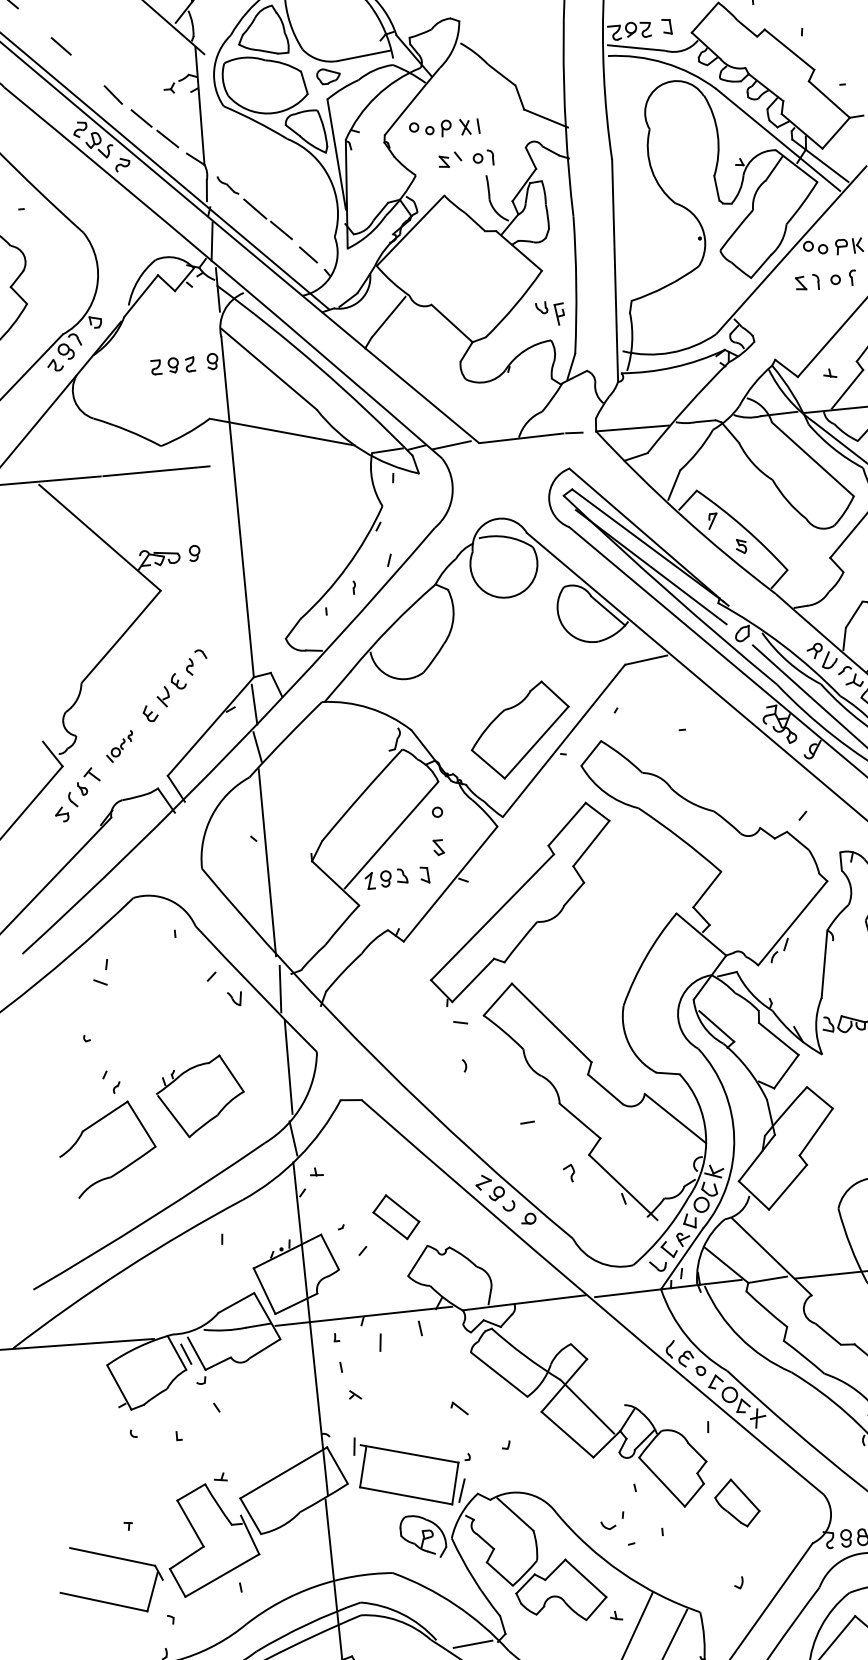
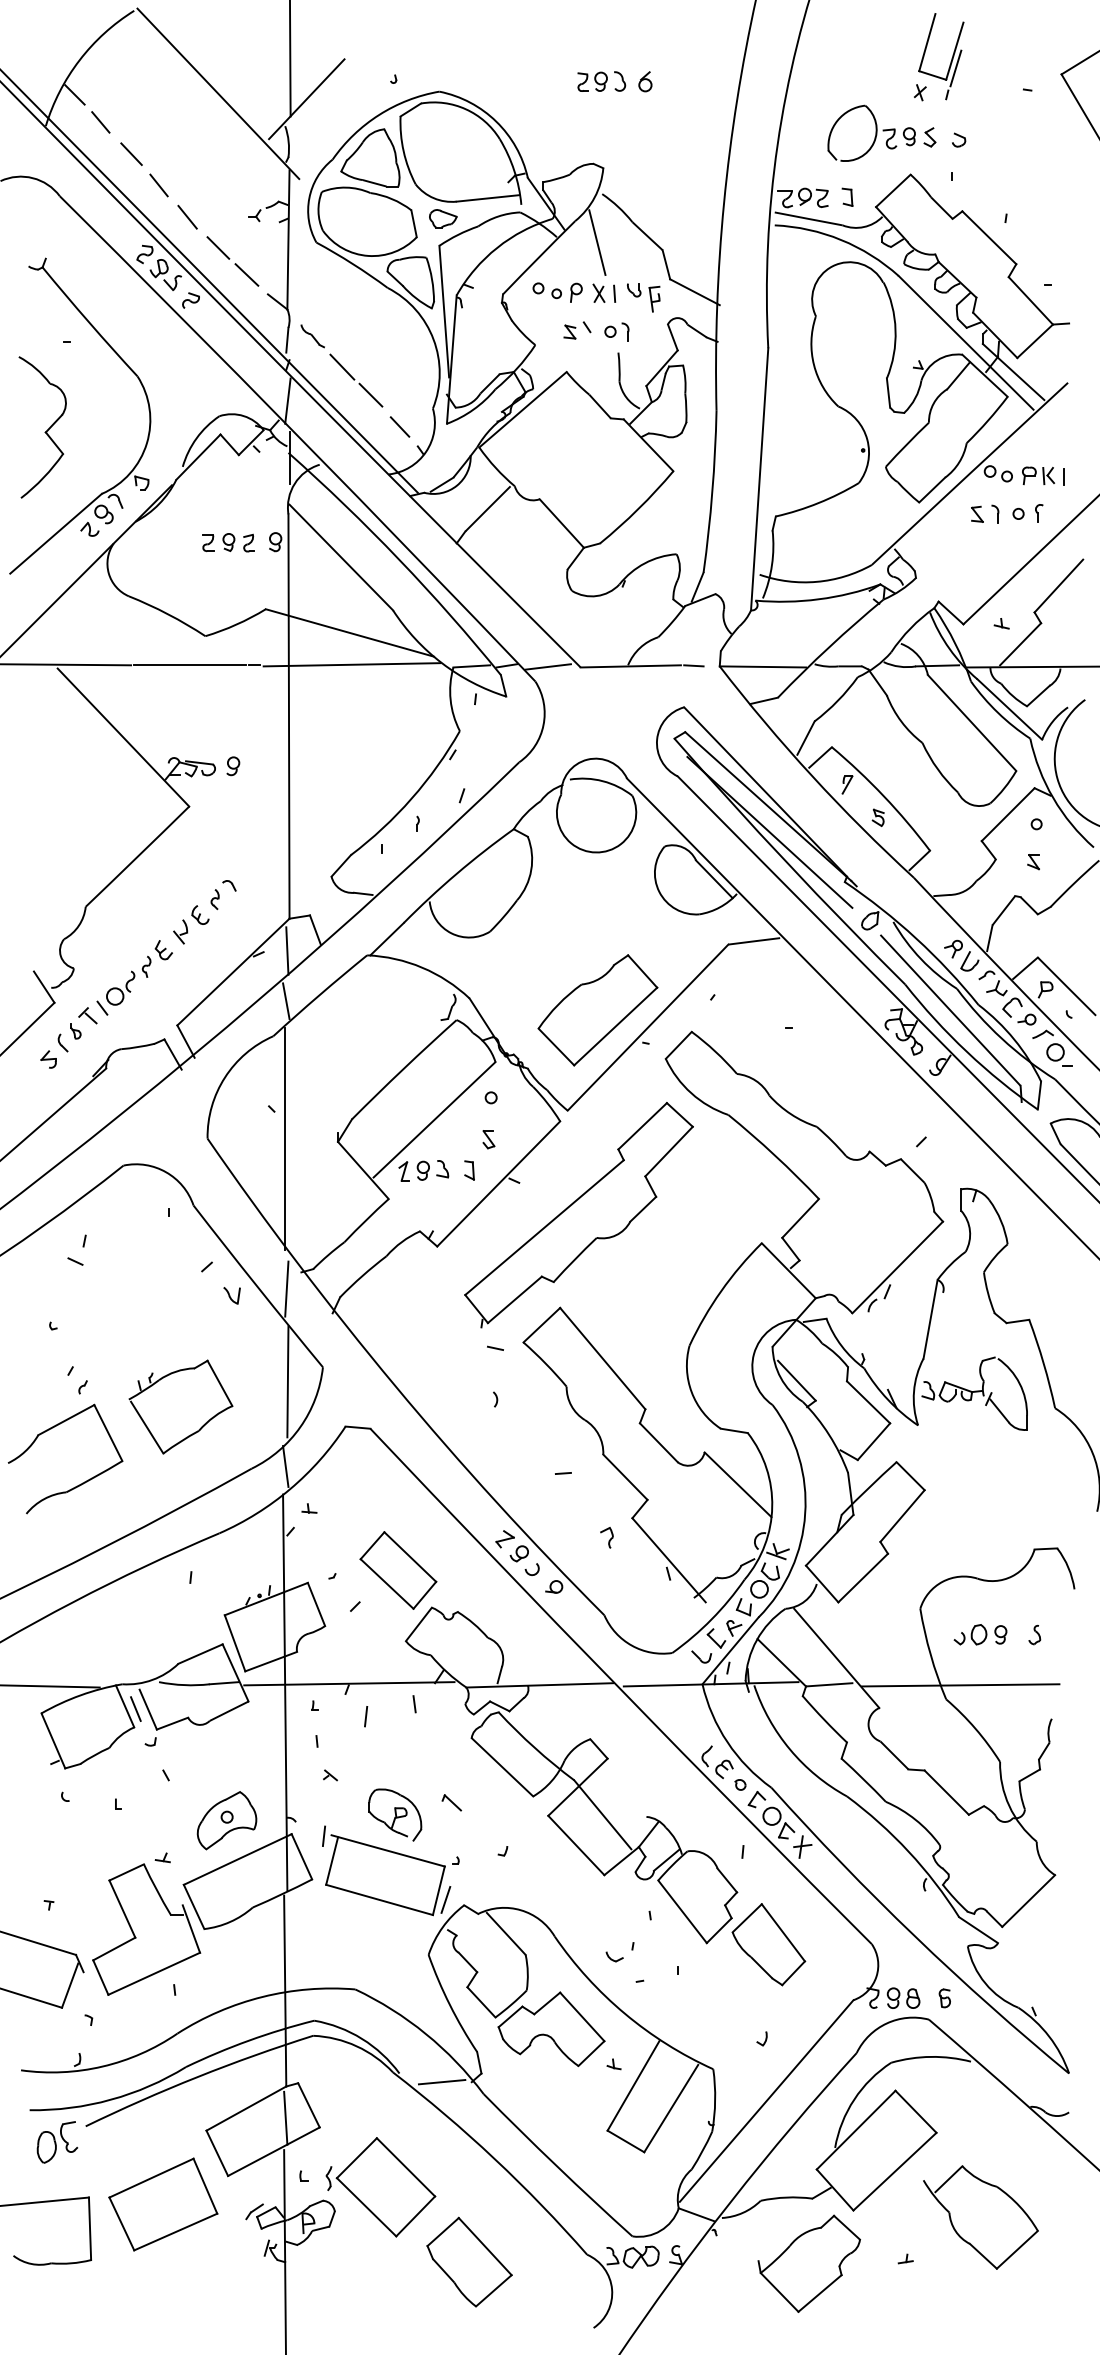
line: (32, 22) -> (100, 122), added
line: (86, 70) -> (158, 185), added
line: (460, 84) -> (597, 242), added
part: (550, 313) -> (643, 297), moved
line: (286, 458) -> (351, 664), added
part: (119, 746) -> (123, 985), size x1.67
part: (396, 1217) -> (398, 1570), size x1.43
part: (271, 1440) -> (226, 1820), added
part: (736, 1502) -> (768, 1944), size x1.43
part: (423, 1536) -> (395, 1814), moved

